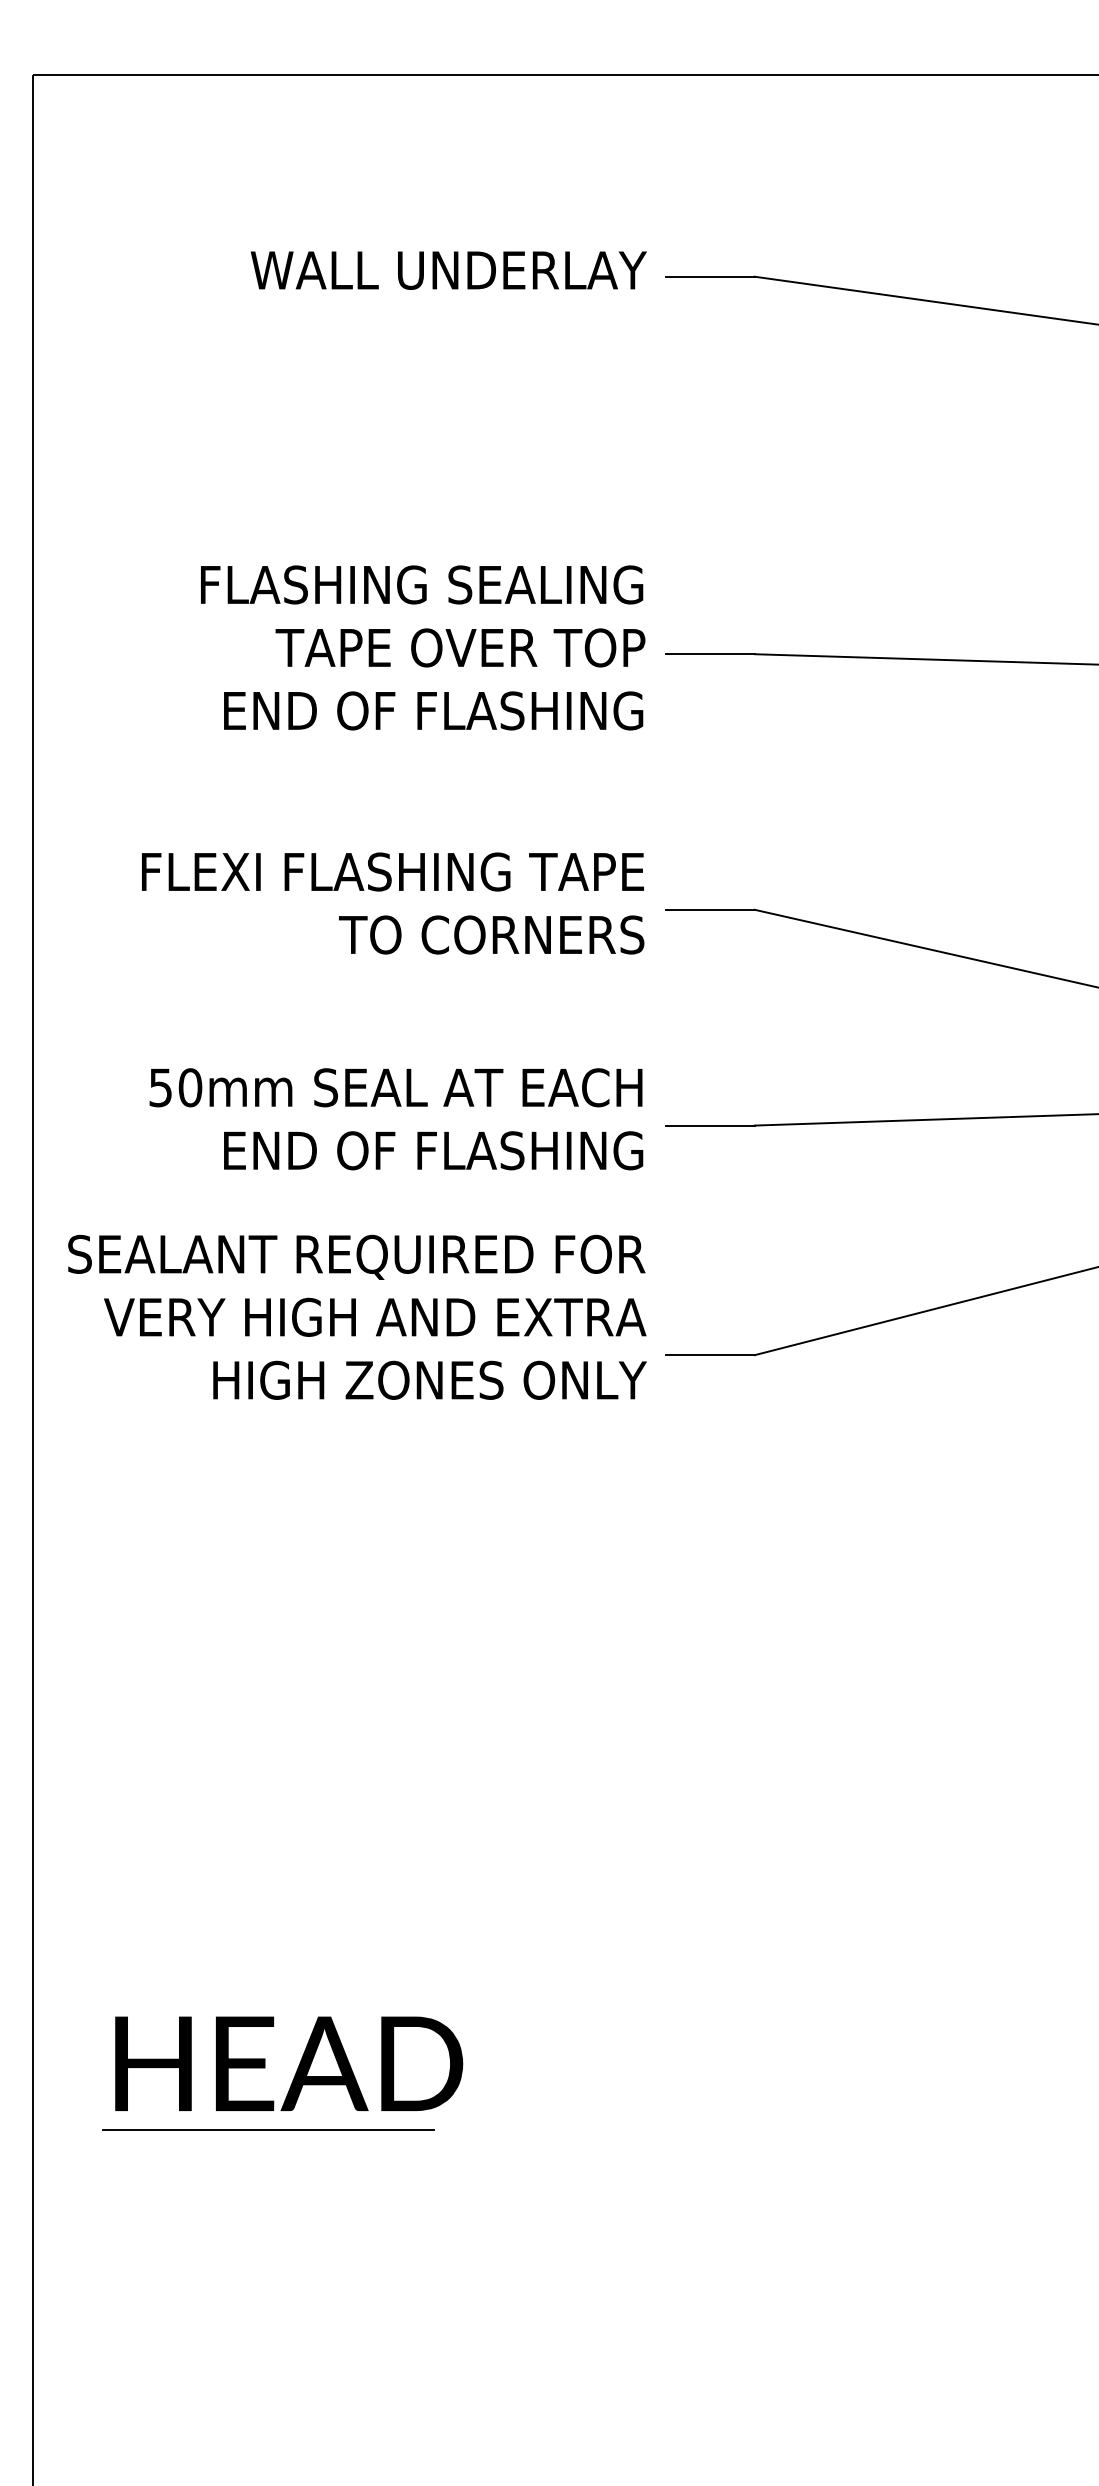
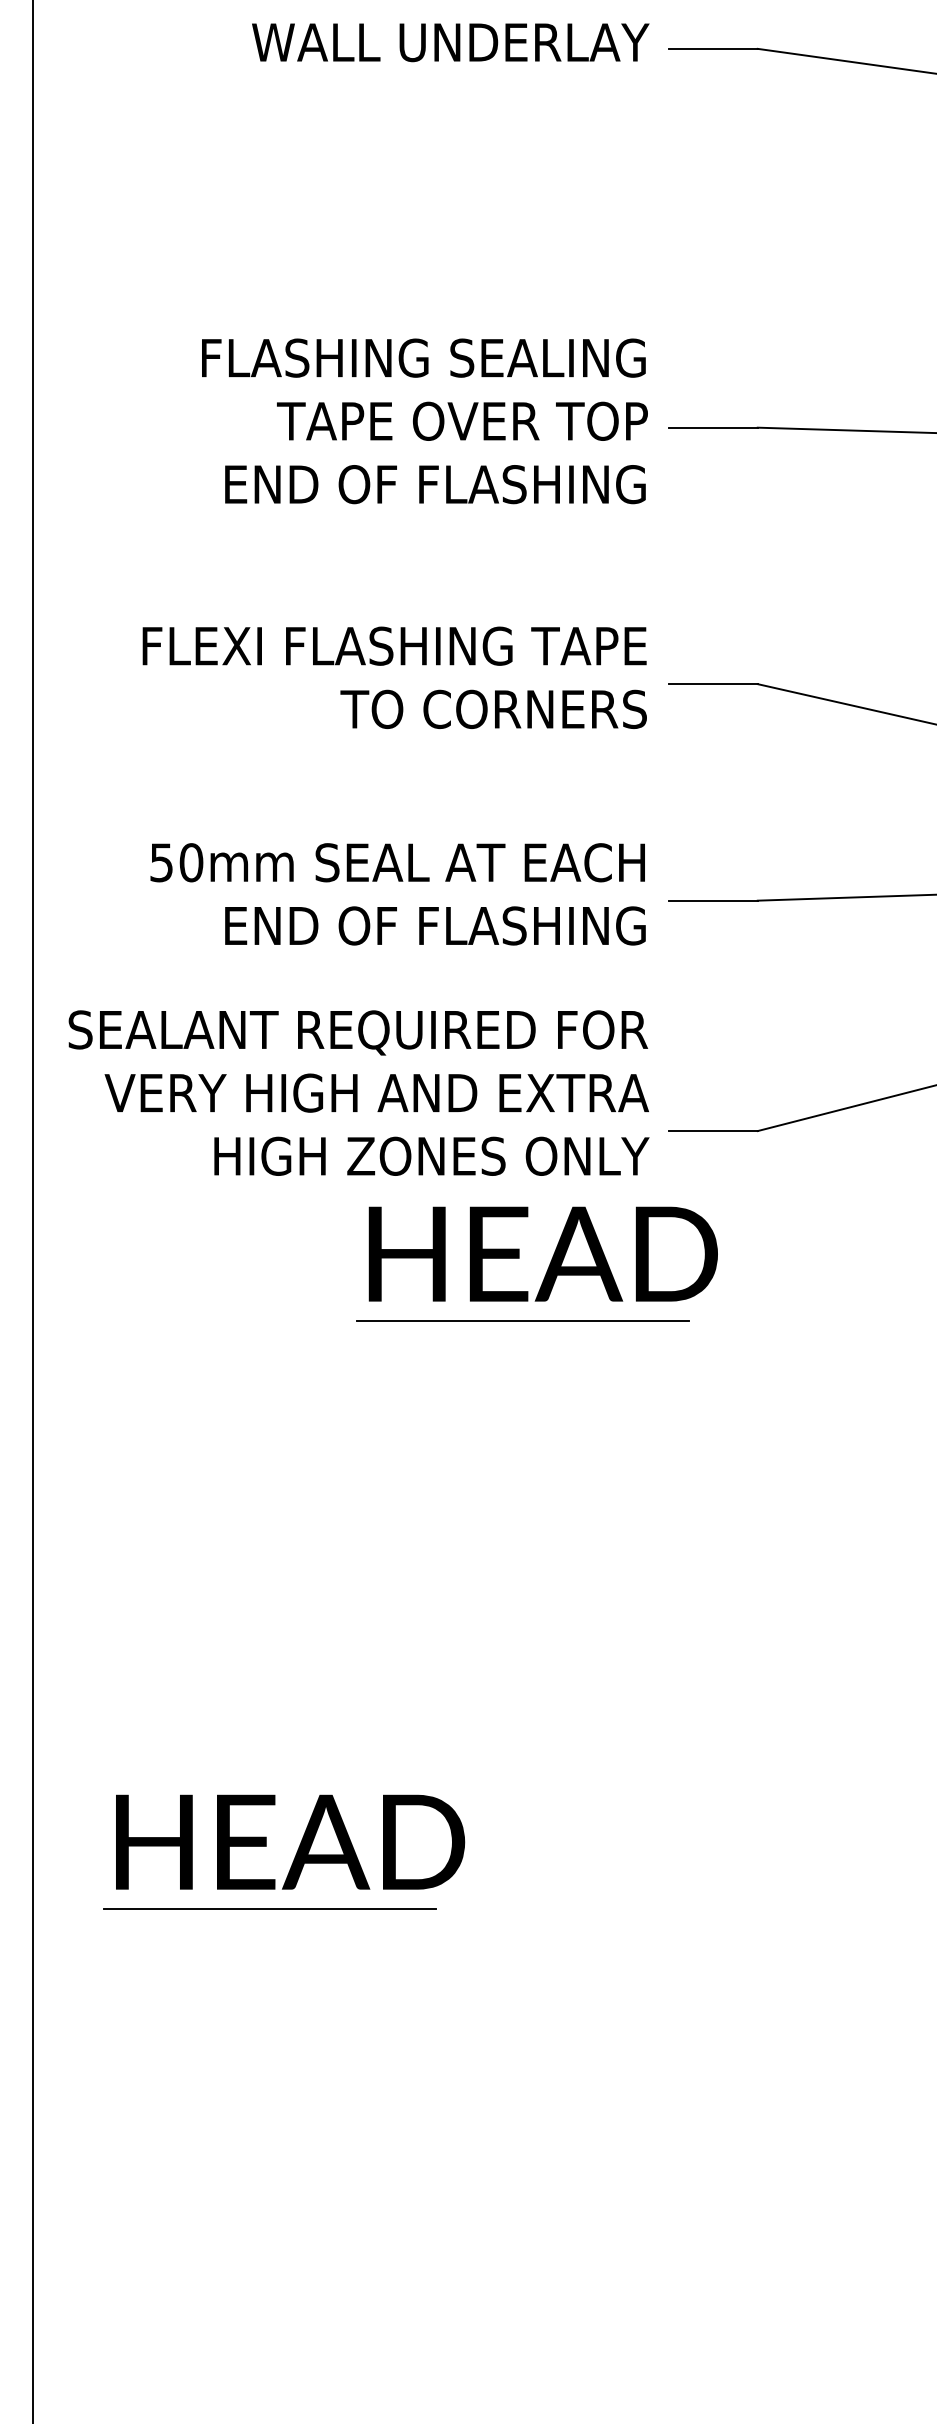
part: (545, 1491) -> (547, 1267), added

